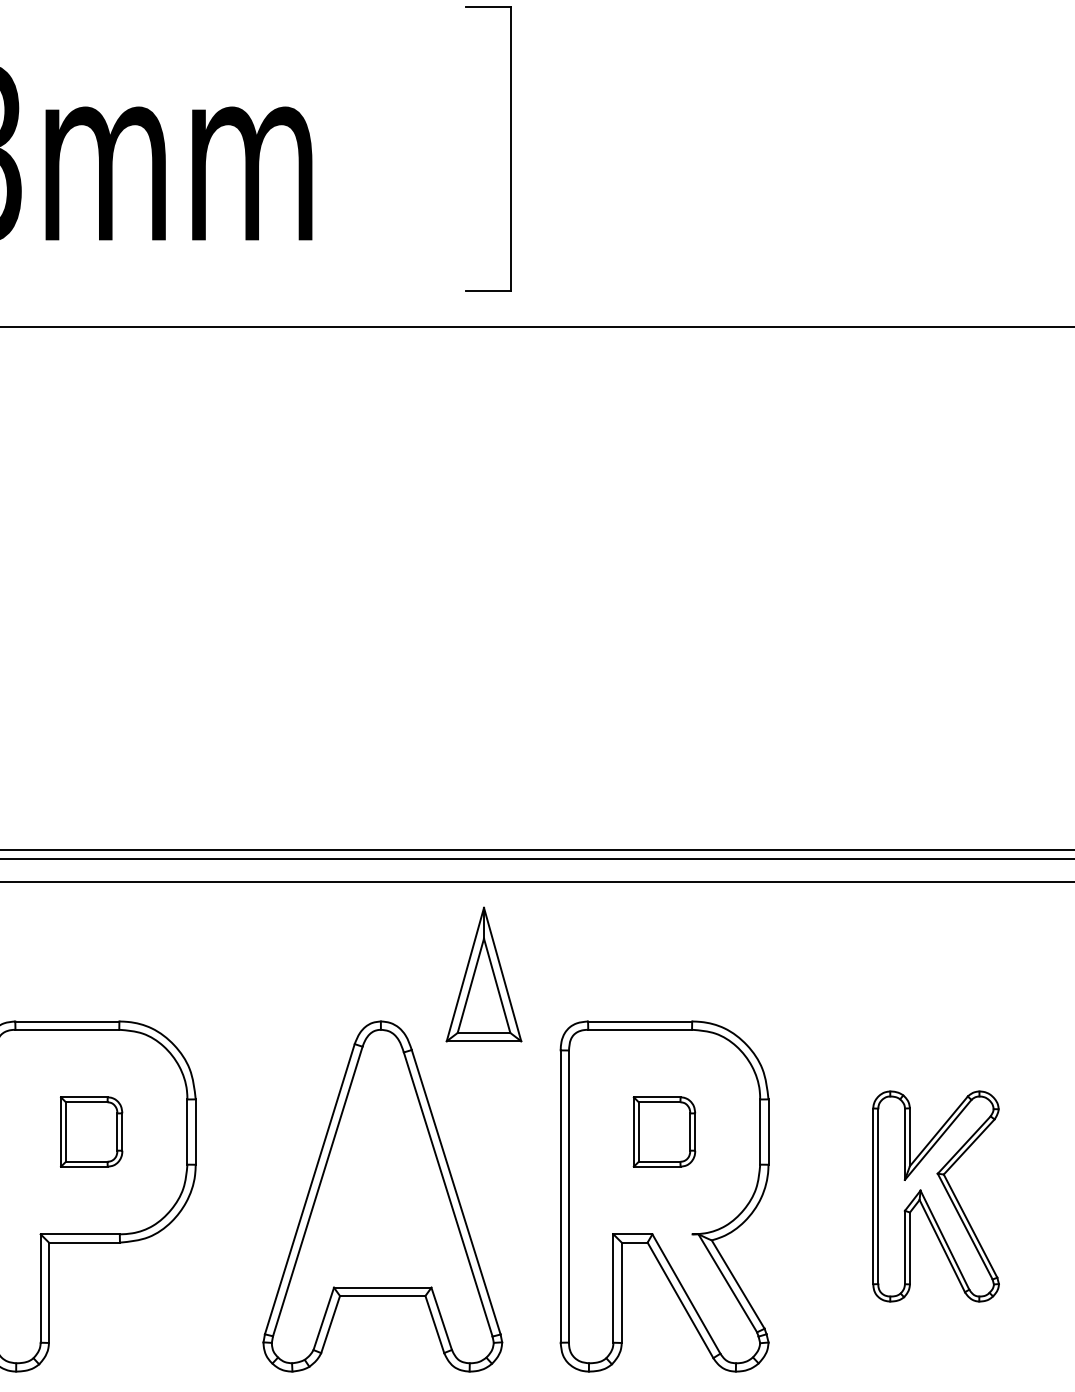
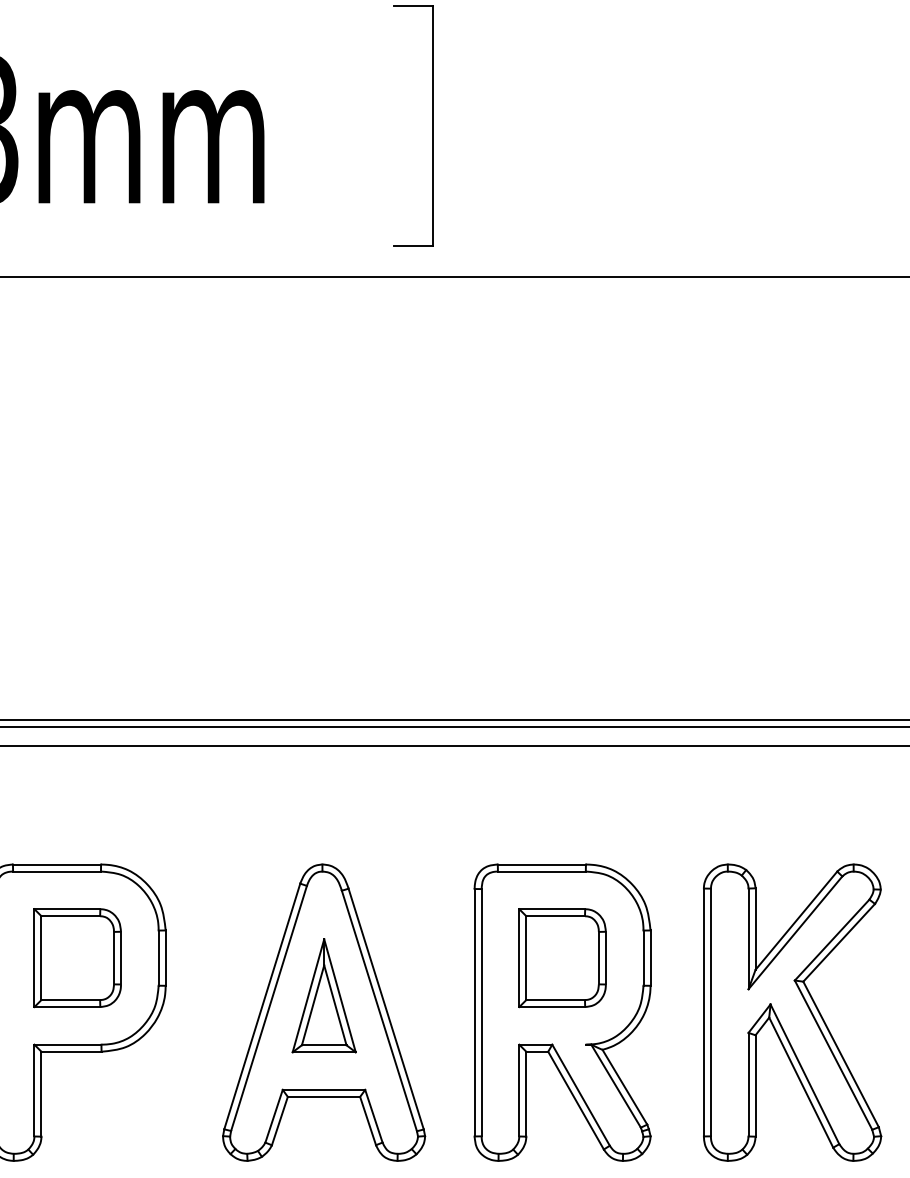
part: (483, 974) -> (323, 995), moved
part: (91, 1131) -> (77, 957), size x1.67
part: (664, 1131) -> (562, 957), size x1.67
part: (935, 1196) -> (791, 1012), size x1.67

